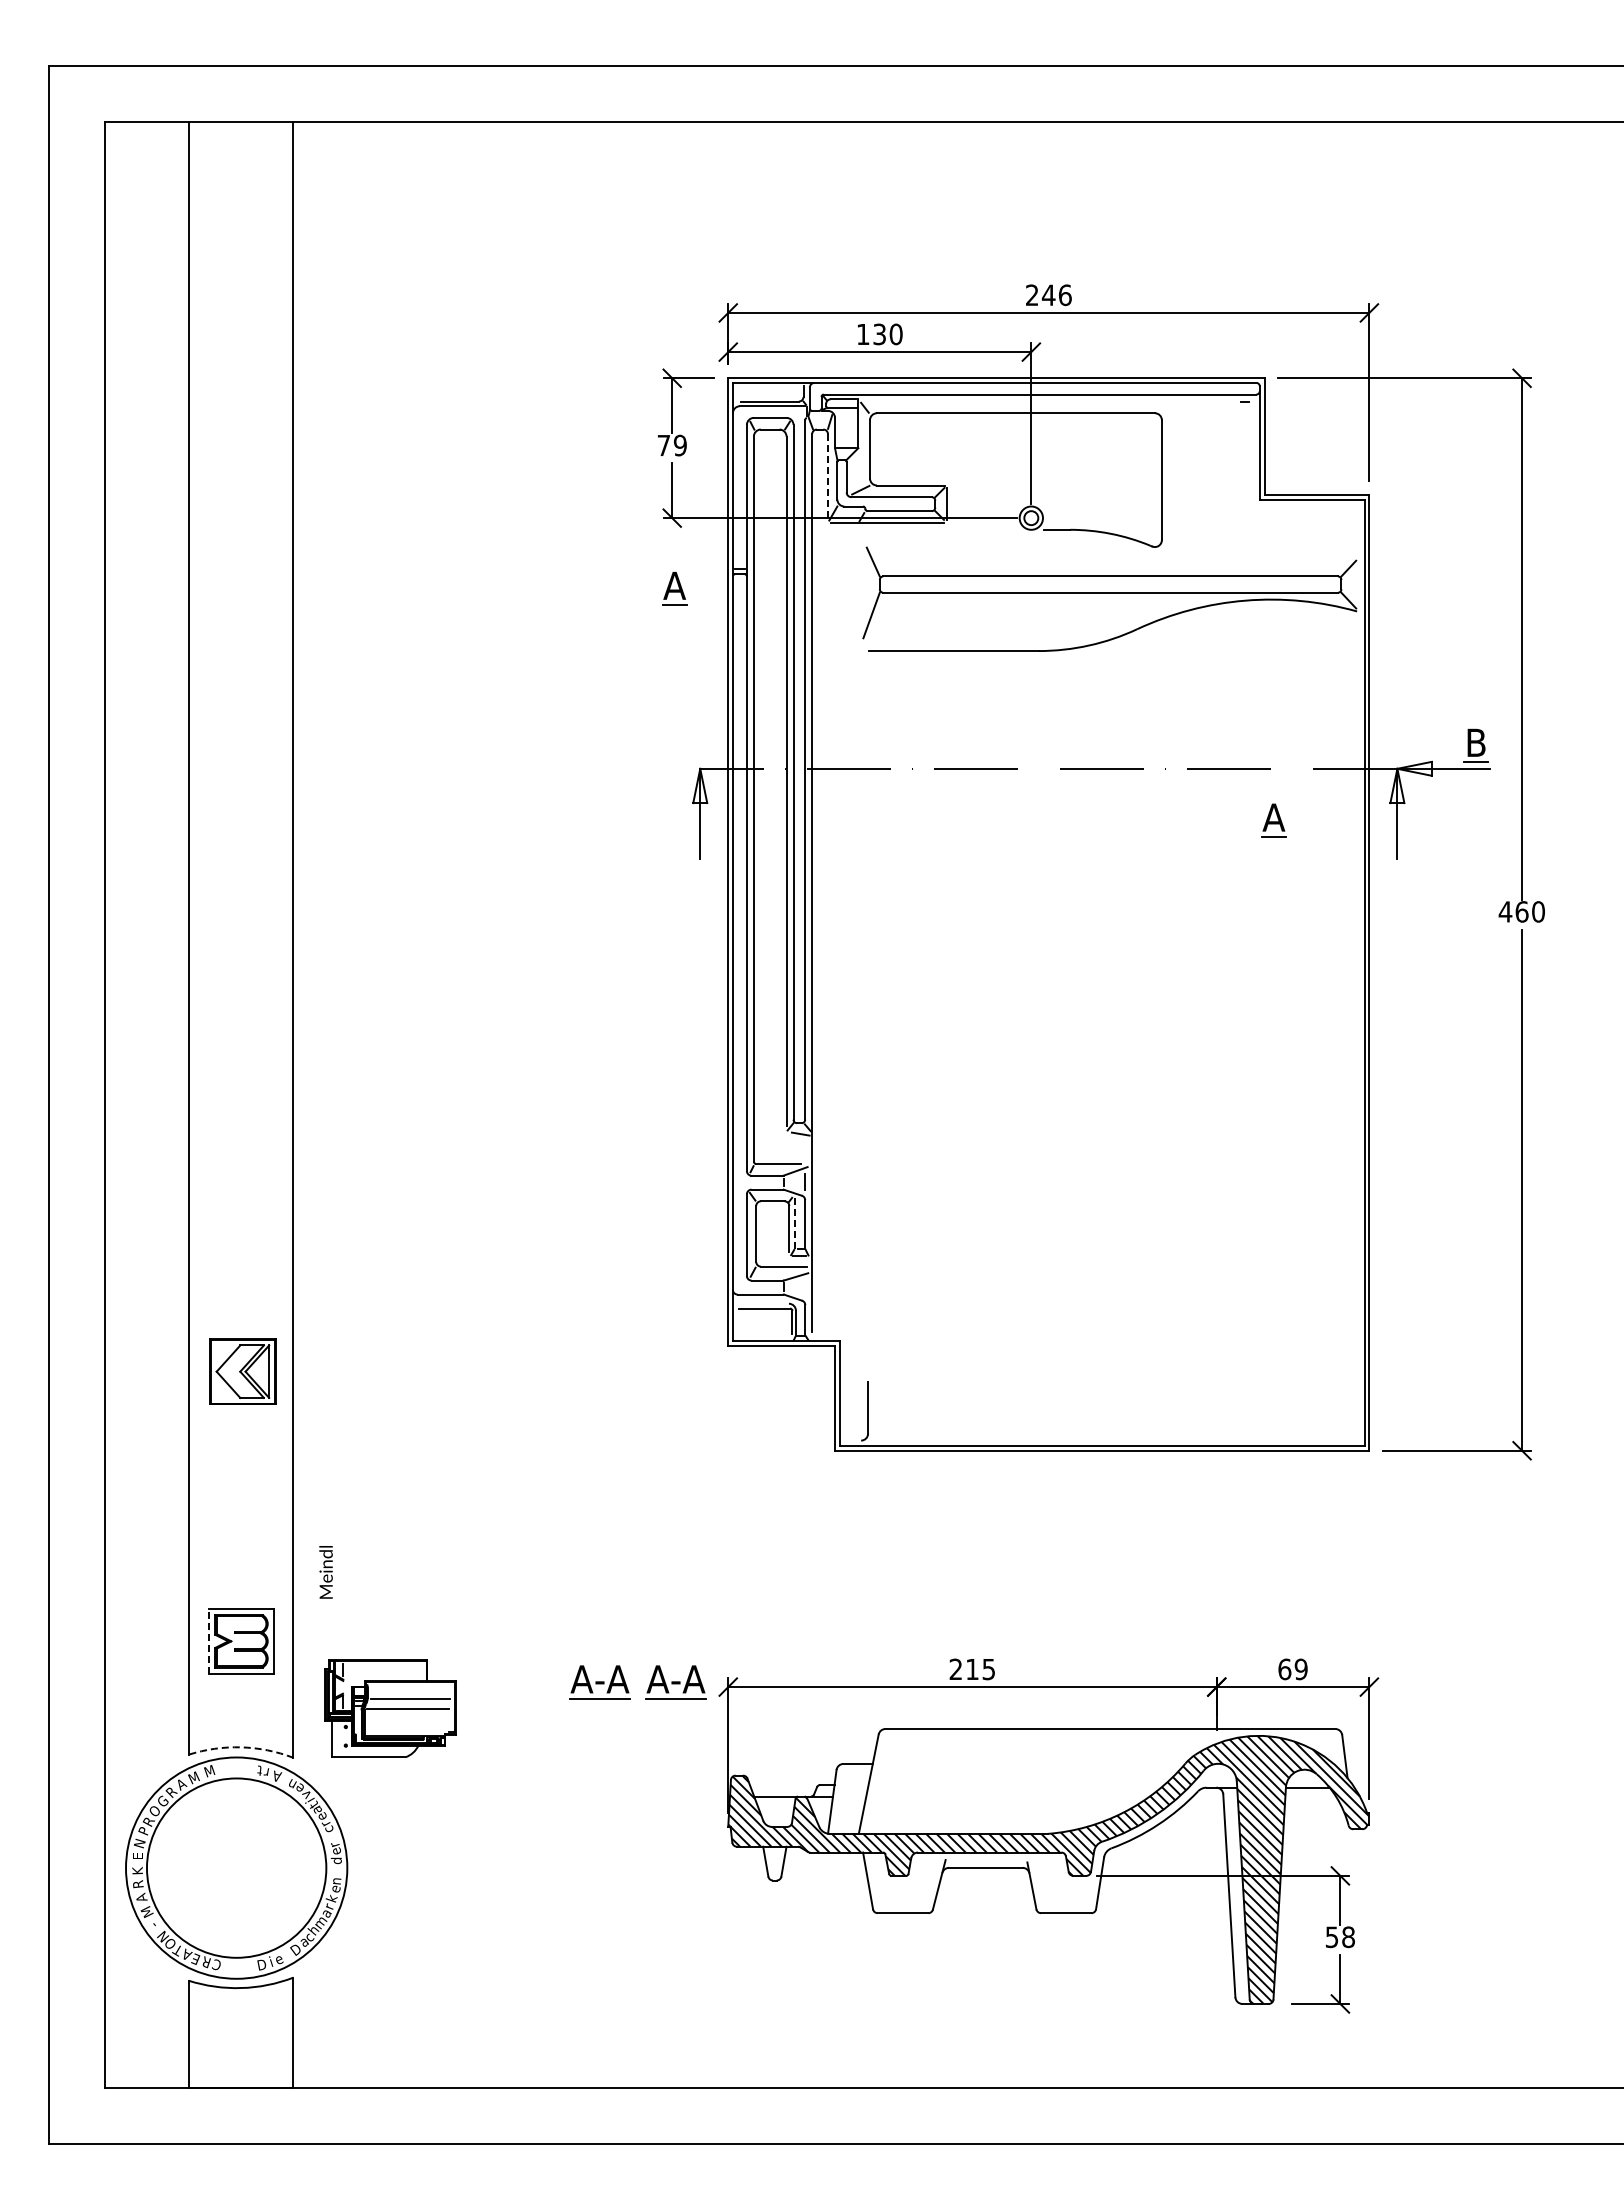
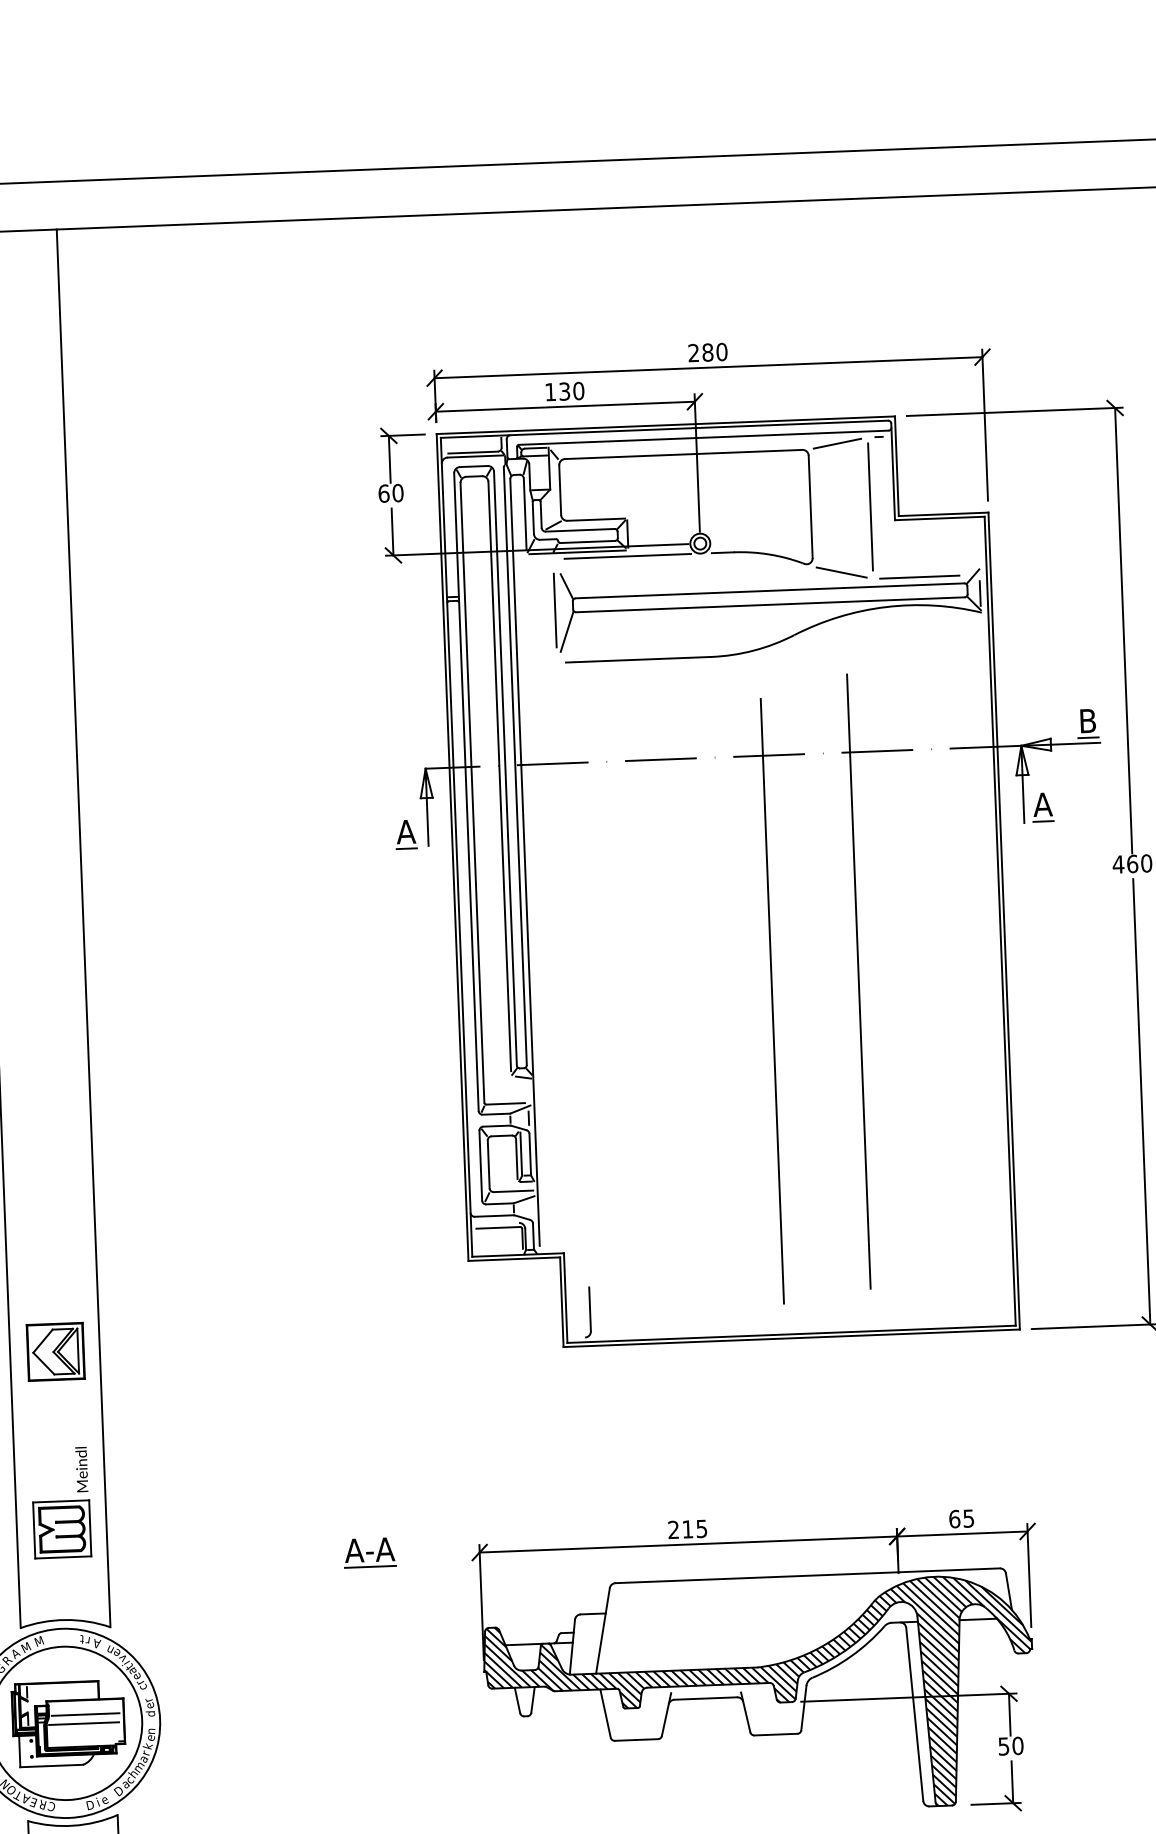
text: (1056, 295) -> (714, 352), 246 -> 280
line: (1195, 407) -> (836, 443), added
text: (671, 445) -> (390, 493), 79 -> 60
line: (828, 475) -> (525, 513), dashed -> solid
line: (1231, 482) -> (870, 506), added
line: (946, 529) -> (628, 556), added
line: (1195, 558) -> (841, 572), added
line: (1285, 567) -> (919, 577), added
part: (674, 588) -> (406, 834), moved
line: (1356, 588) -> (980, 593), added
line: (858, 589) -> (554, 610), added
part: (1273, 820) -> (1042, 807), moved
line: (1196, 1036) -> (858, 981), added
line: (1094, 1055) -> (771, 1000), added
line: (794, 1223) -> (521, 1154), dashed -> solid
part: (242, 1371) -> (55, 1351), moved
text: (325, 1572) -> (81, 1469), moved
line: (208, 1641) -> (34, 1530), dashed -> solid
text: (1300, 1668) -> (968, 1517), 69 -> 65
part: (675, 1682) -> (434, 1550), removed
part: (390, 1708) -> (68, 1723), moved
arc: (241, 1747) -> (65, 1620), dashed -> solid
text: (1348, 1936) -> (1017, 1745), 58 -> 50

